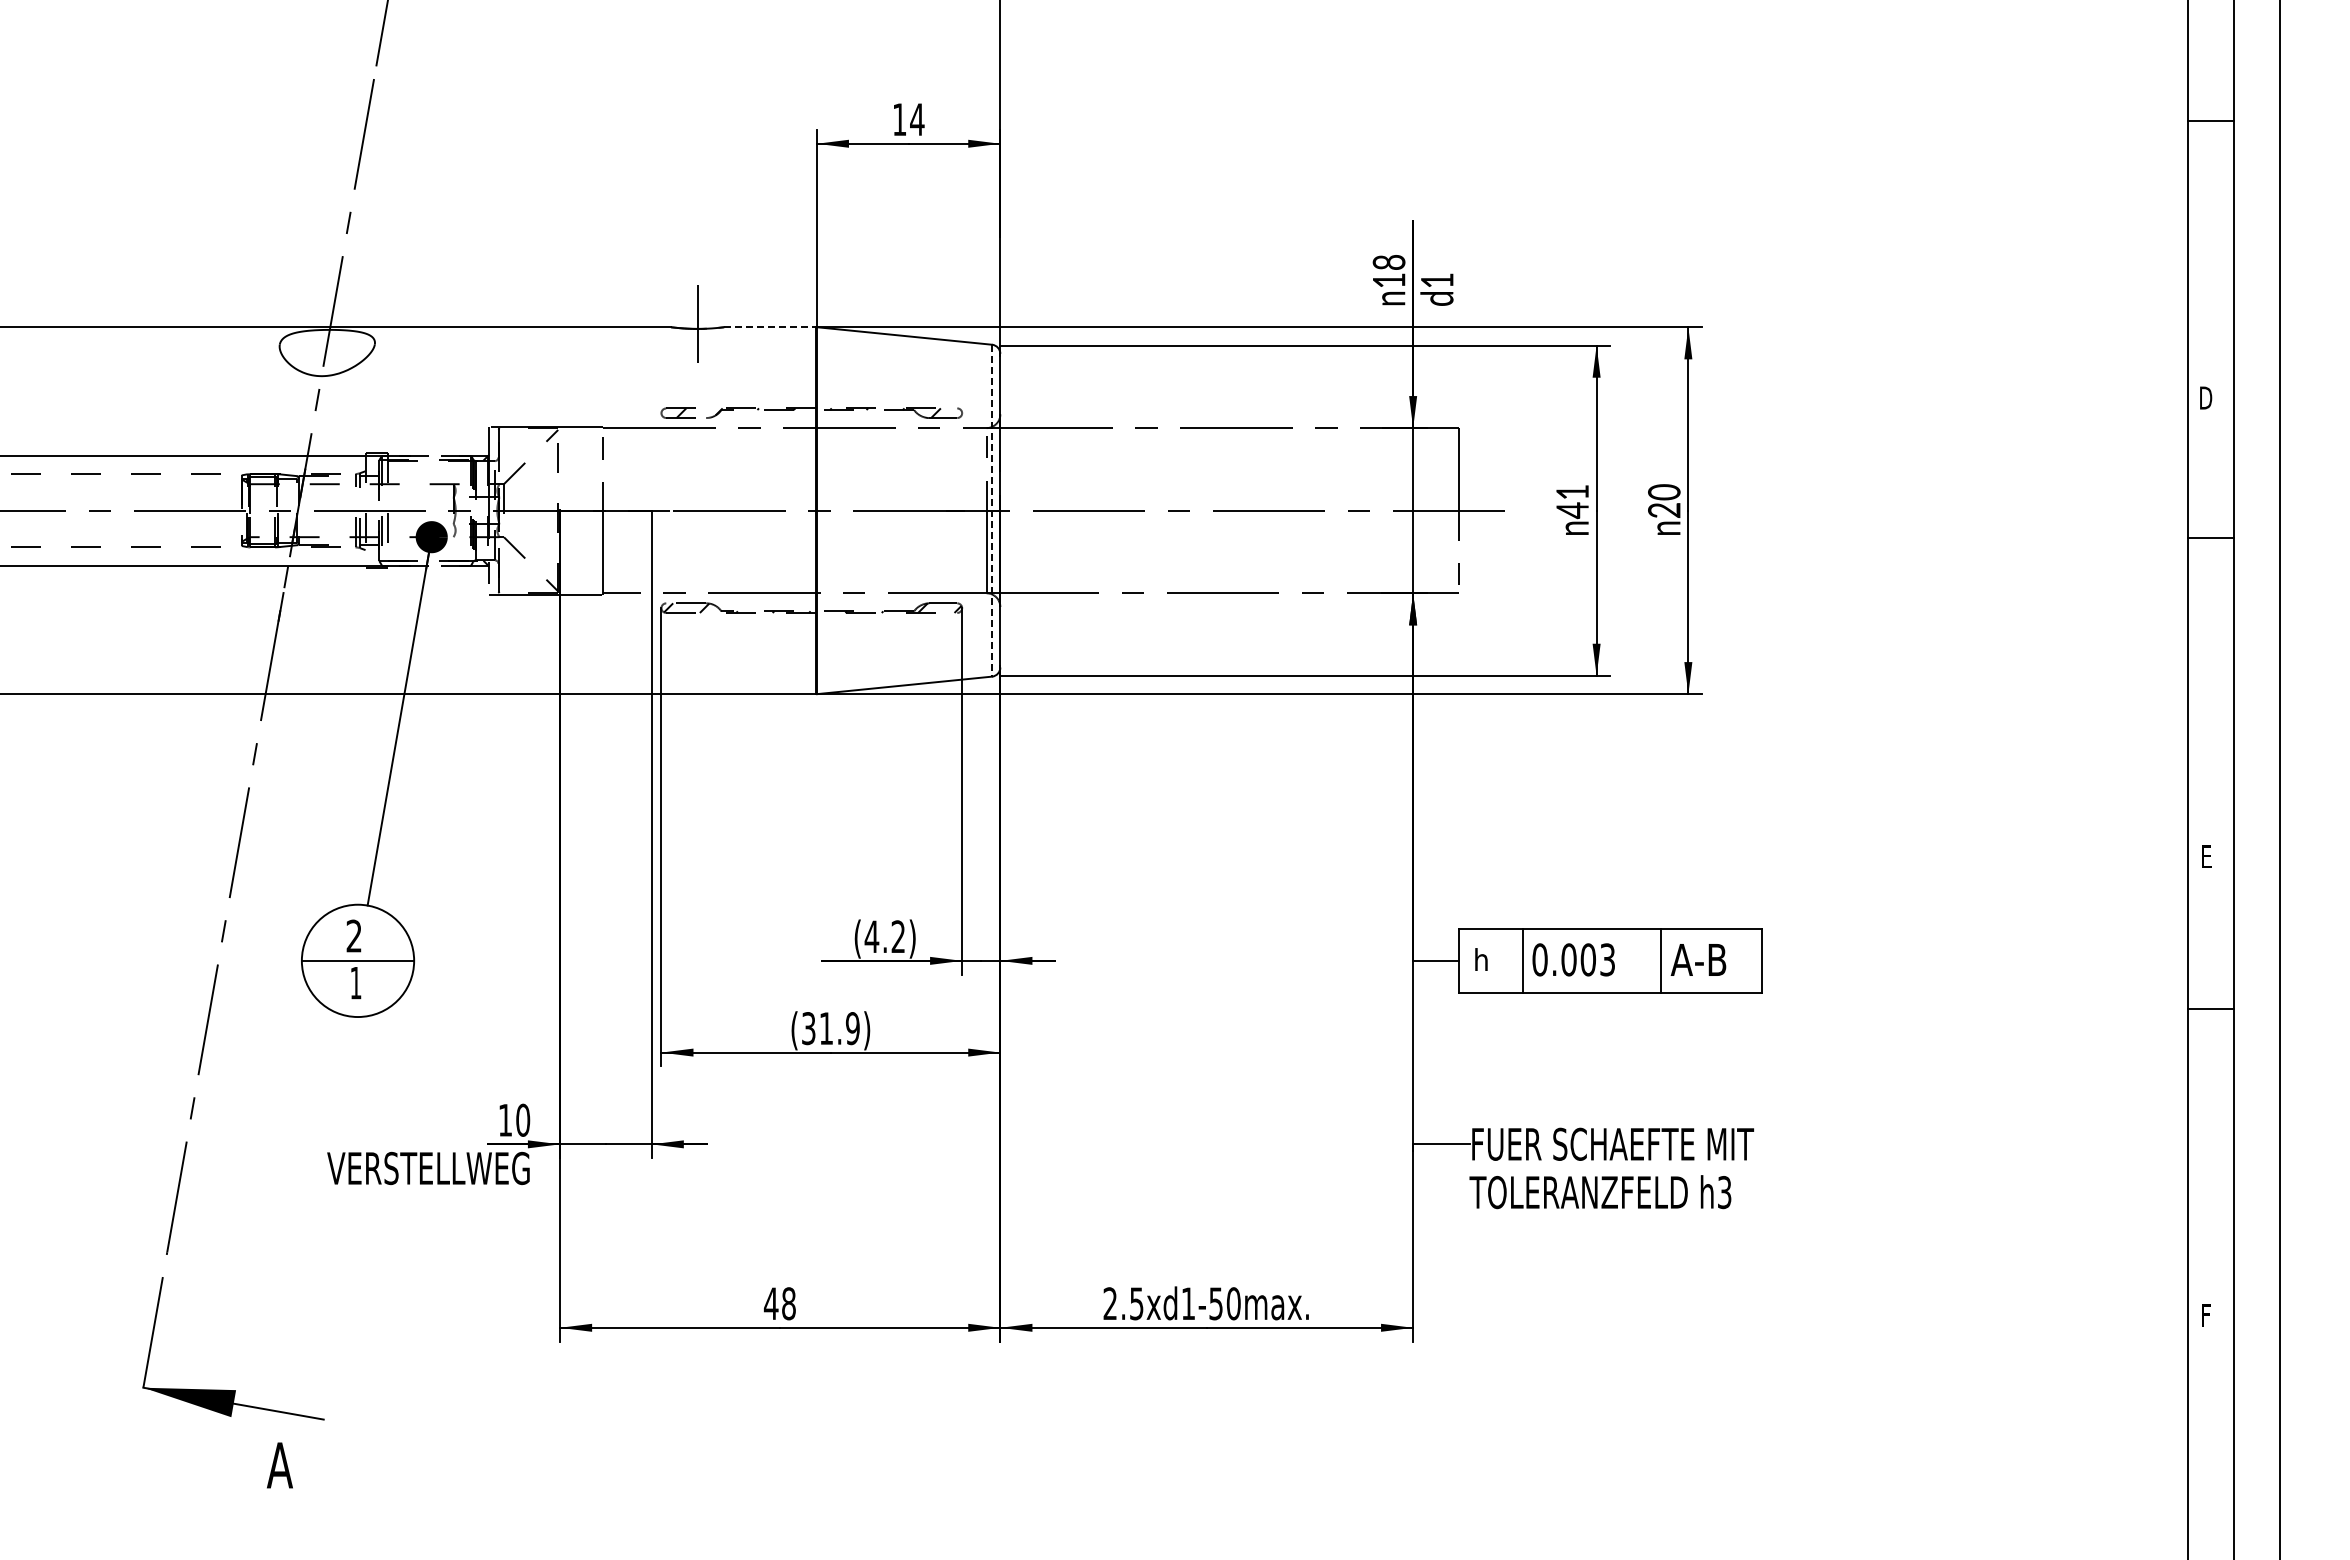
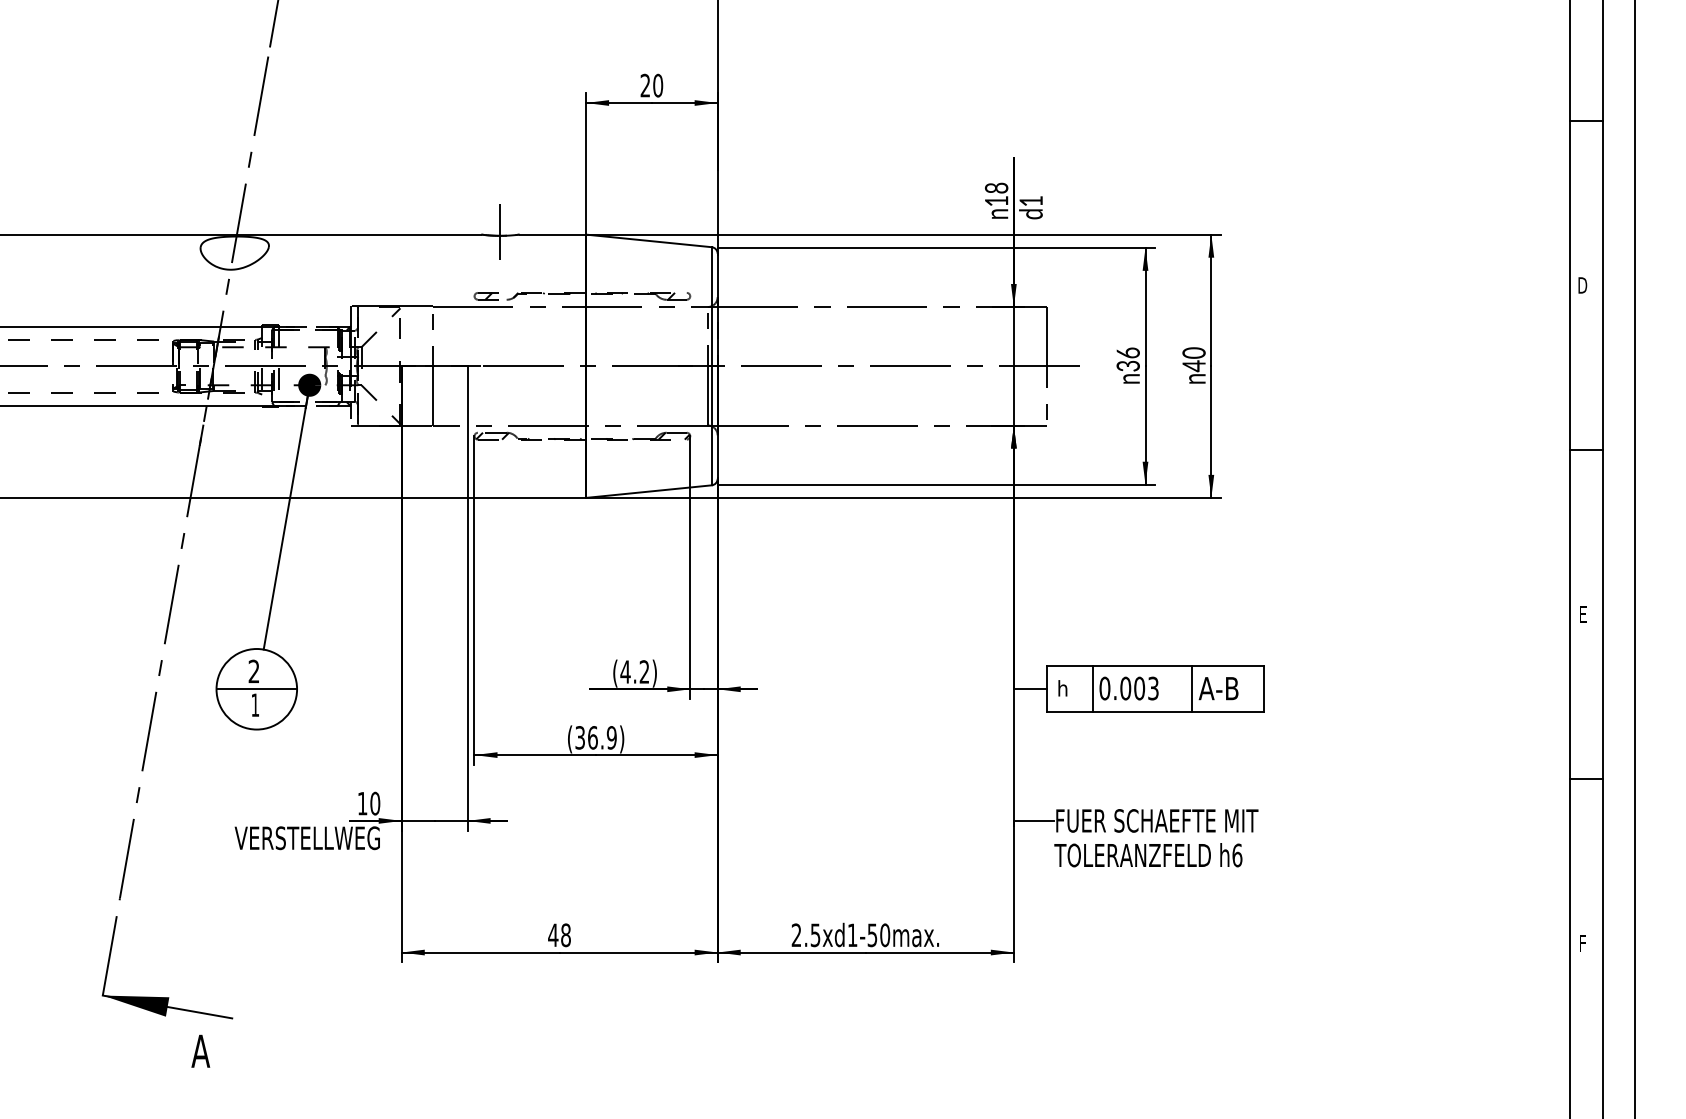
text: (908, 119) -> (651, 85), 14 -> 20
line: (2210, 120) -> (1585, 120), moved
line: (770, 327) -> (552, 234), dashed -> solid
text: (1572, 501) -> (1128, 359), 41 -> 36
line: (992, 510) -> (712, 366), dashed -> solid
text: (1664, 510) -> (1194, 366), 20 -> 40
line: (2210, 538) -> (1585, 450), moved
line: (2210, 1009) -> (1585, 779), moved
text: (826, 1028) -> (592, 737), (31.9) -> (36.9)
text: (1724, 1192) -> (1237, 855), h3 -> h6

